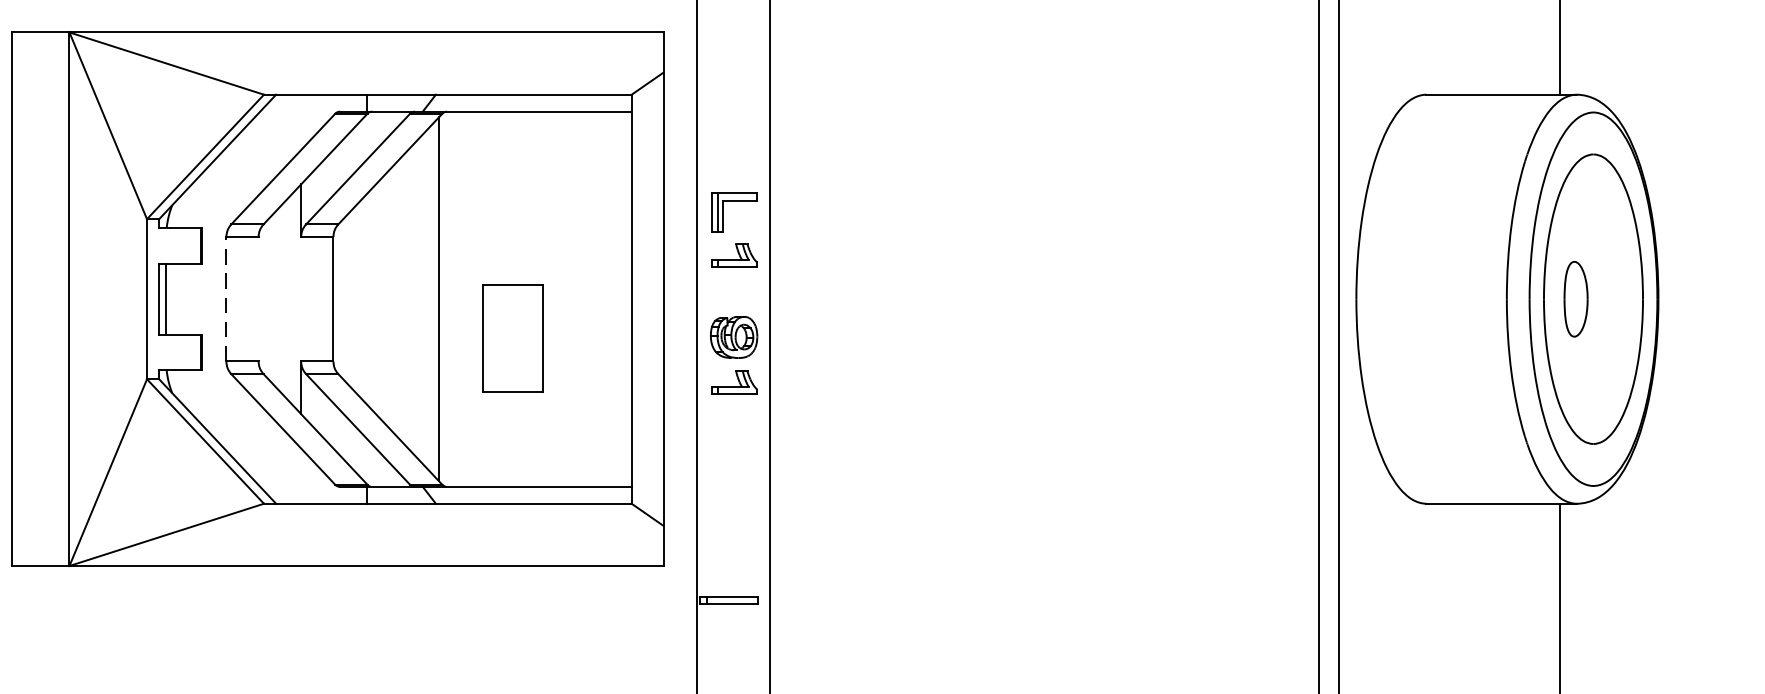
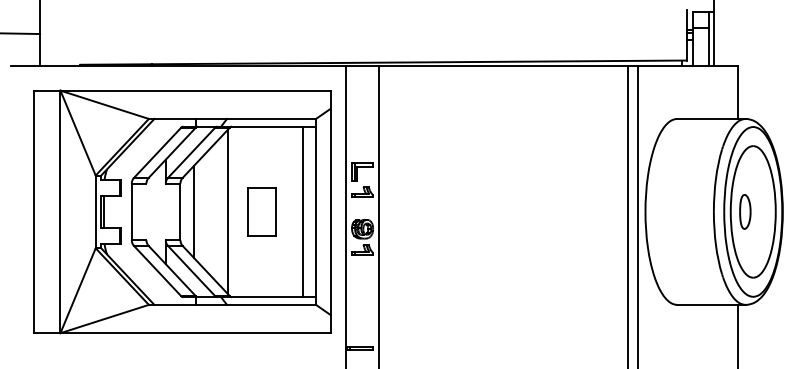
line: (225, 298) -> (131, 211), dashed -> solid
line: (362, 298) -> (193, 211), added
line: (604, 298) -> (303, 211), added
part: (511, 337) -> (261, 211), moved

